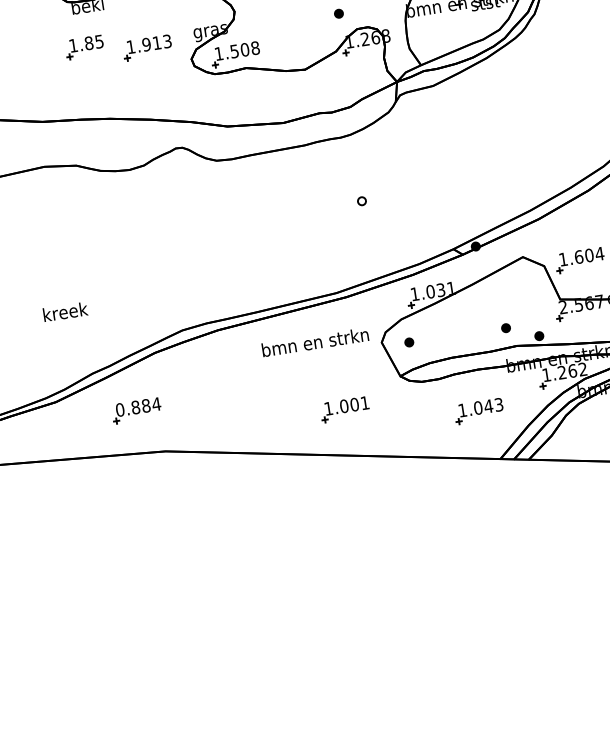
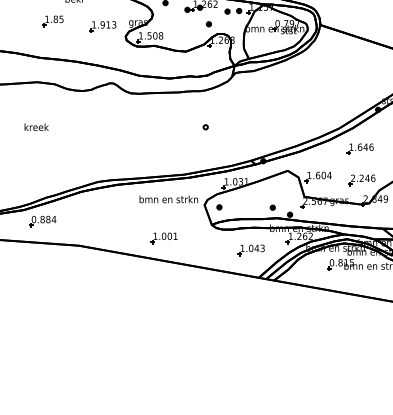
part: (83, 48) -> (52, 21), moved
text: (64, 310) -> (36, 126), moved
part: (136, 410) -> (42, 221), moved
part: (343, 410) -> (163, 238), moved

